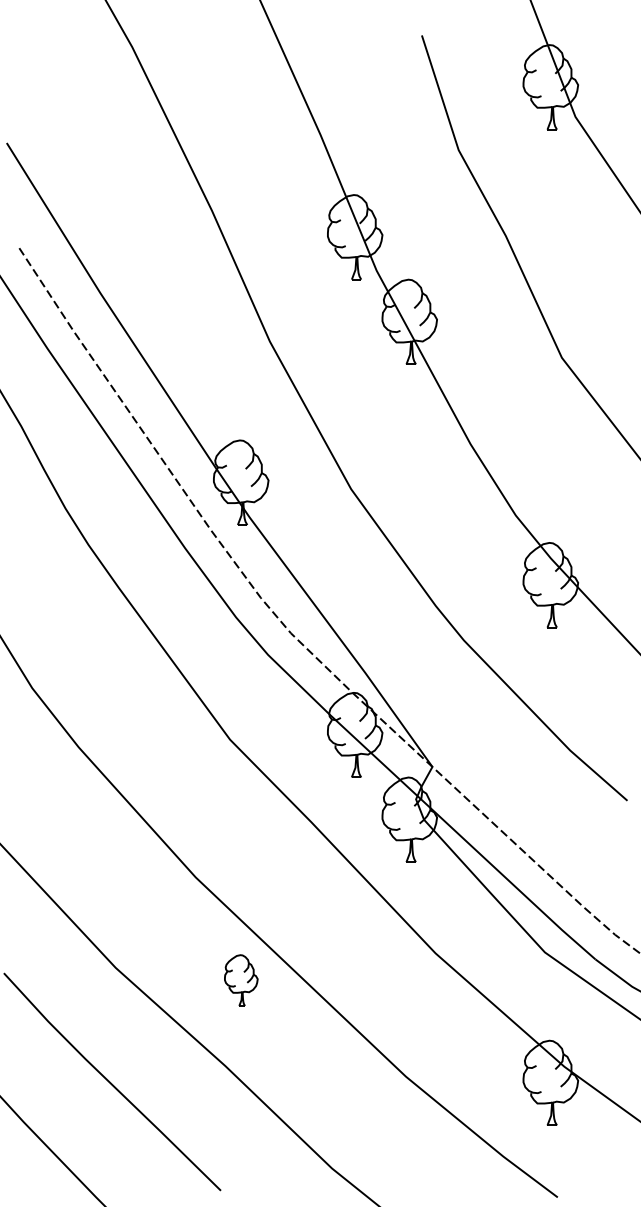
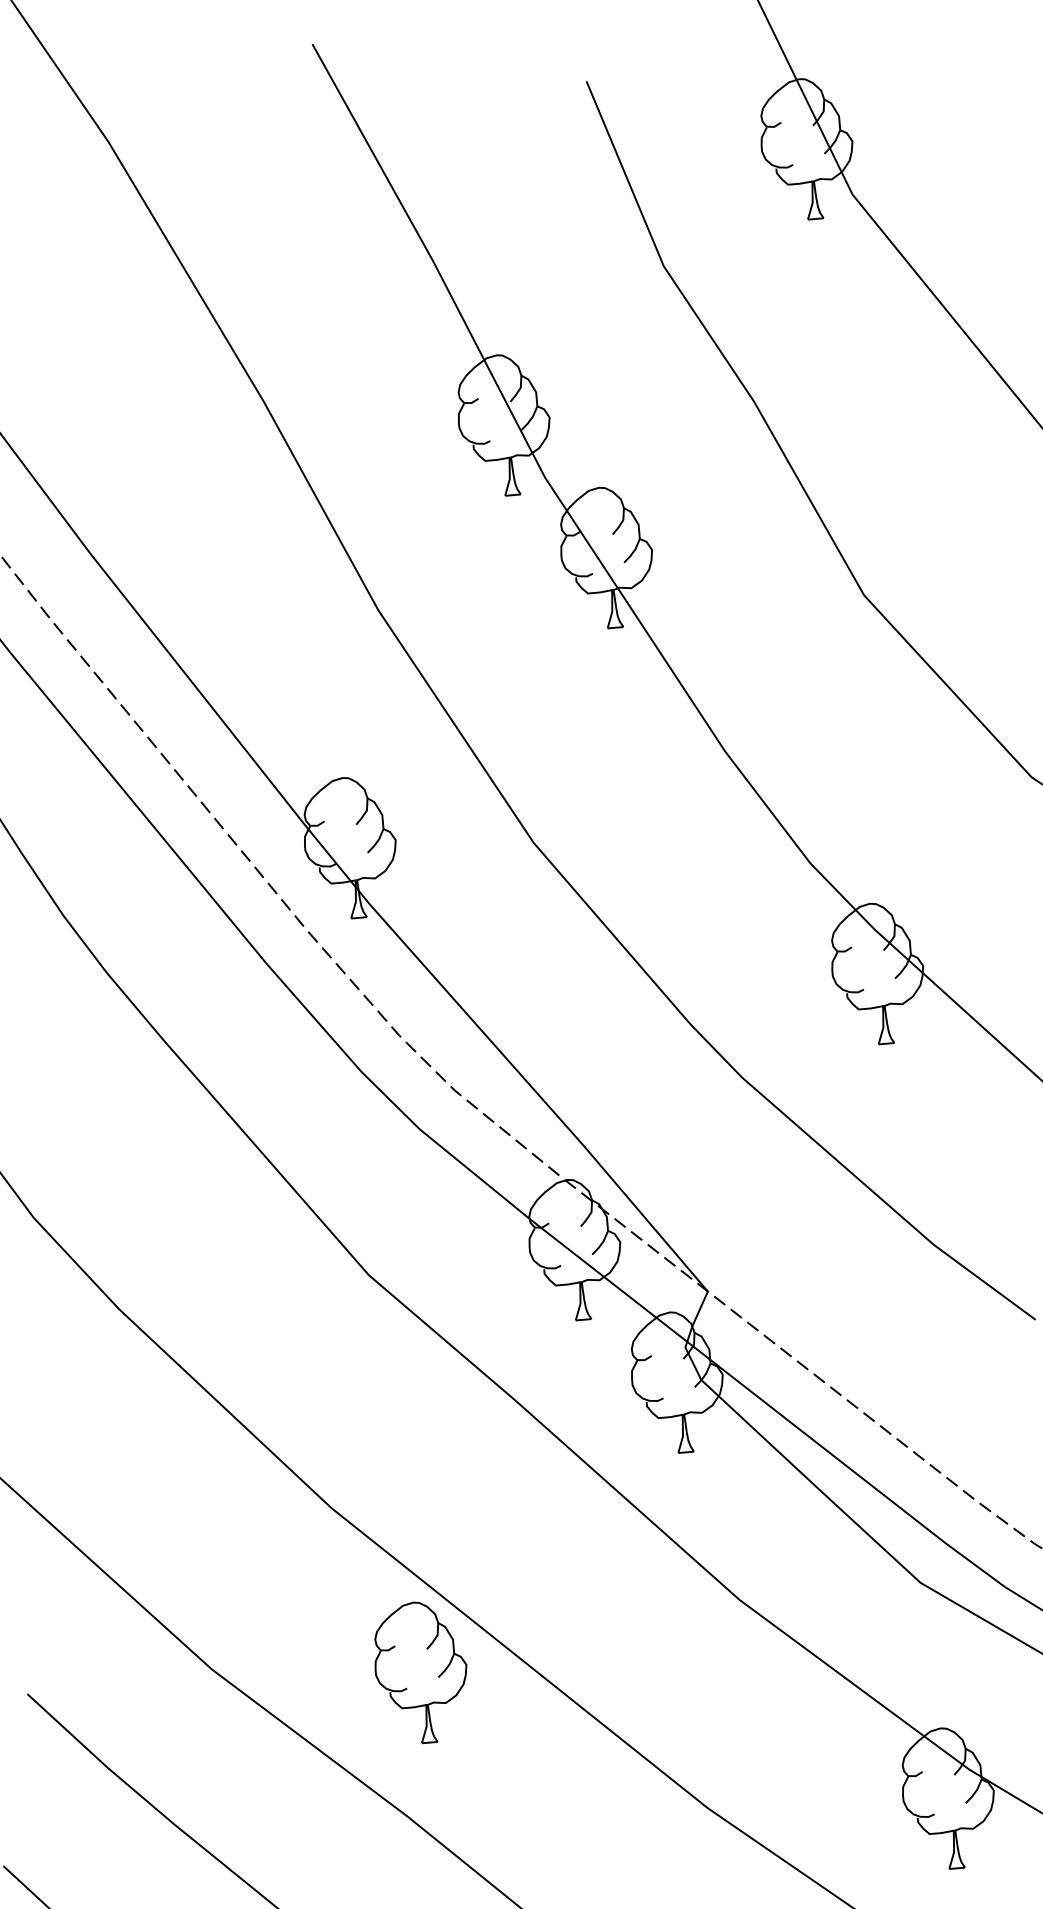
part: (241, 980) -> (421, 1672), size x1.67

